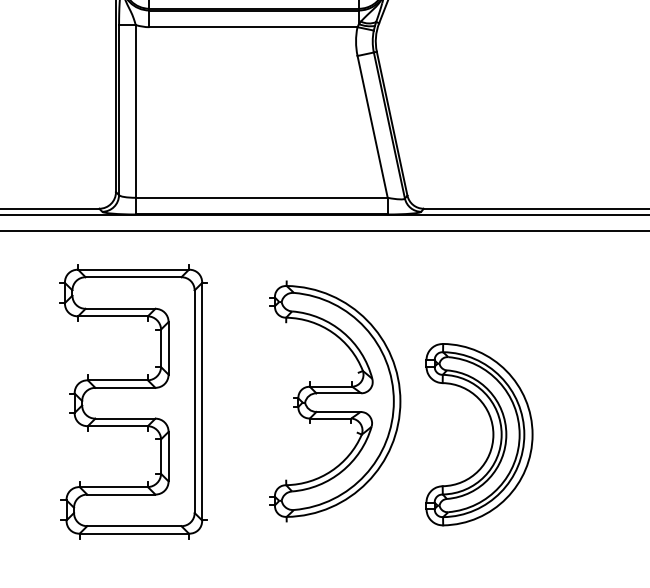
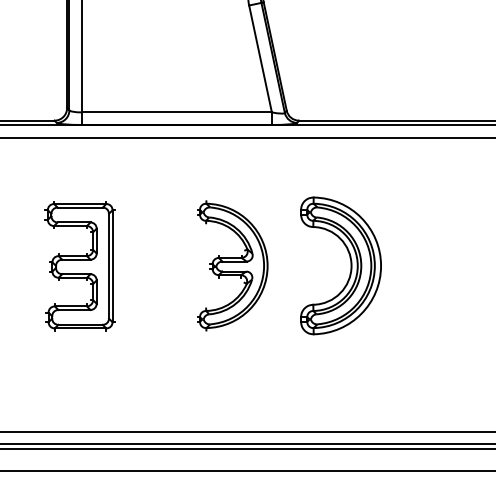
part: (335, 400) -> (232, 265), size x0.71
part: (132, 402) -> (79, 266), size x0.62
part: (492, 434) -> (350, 265), moved

